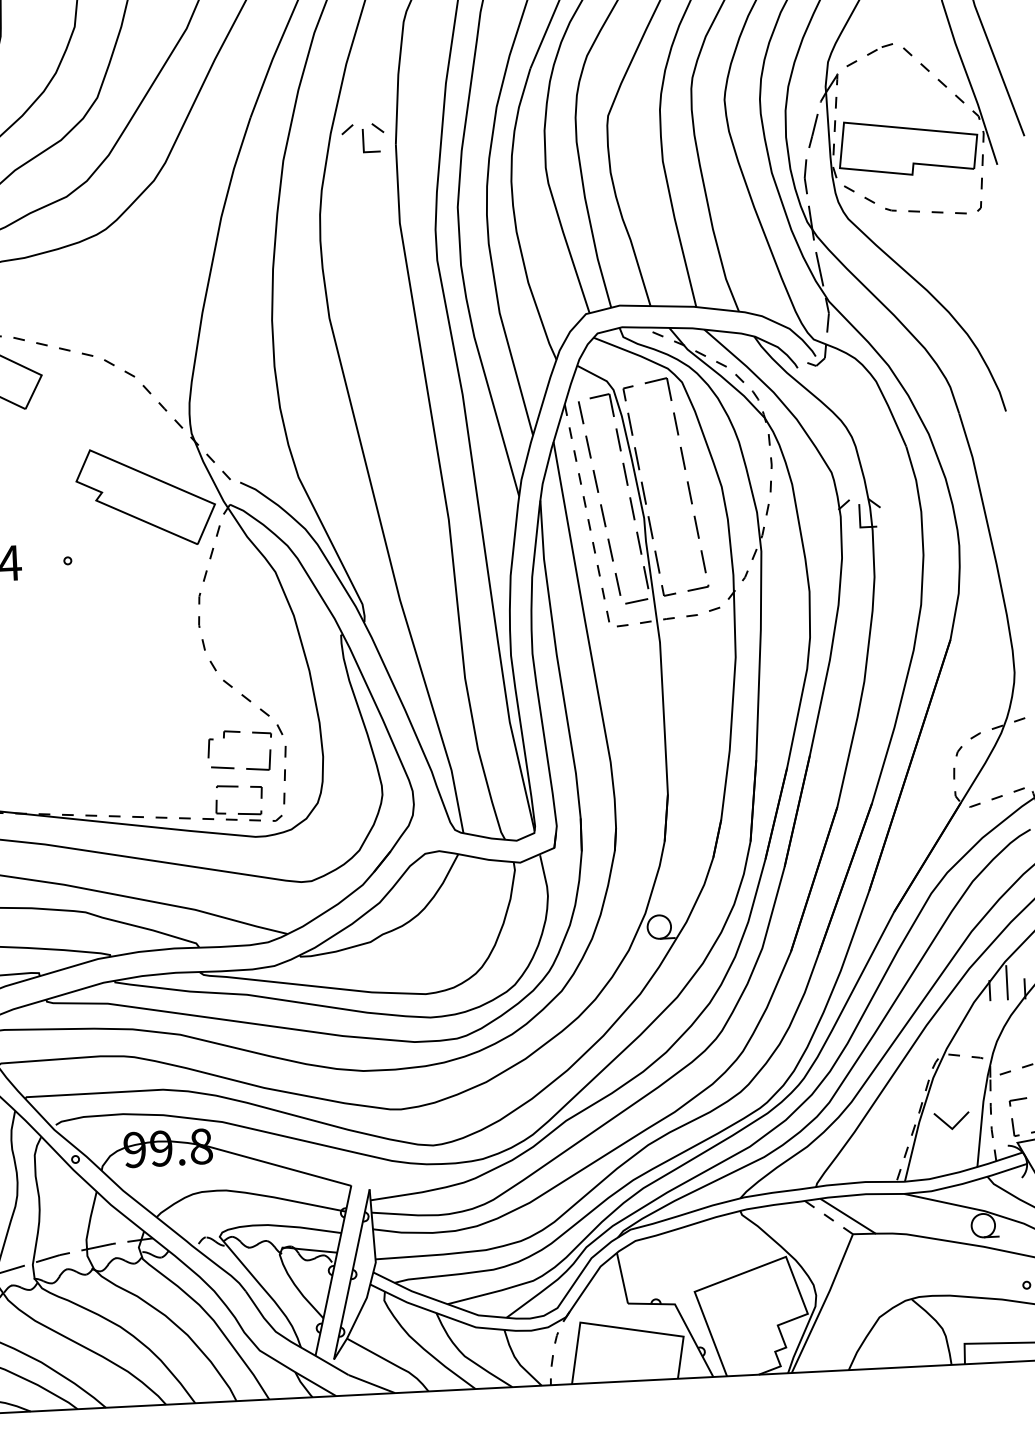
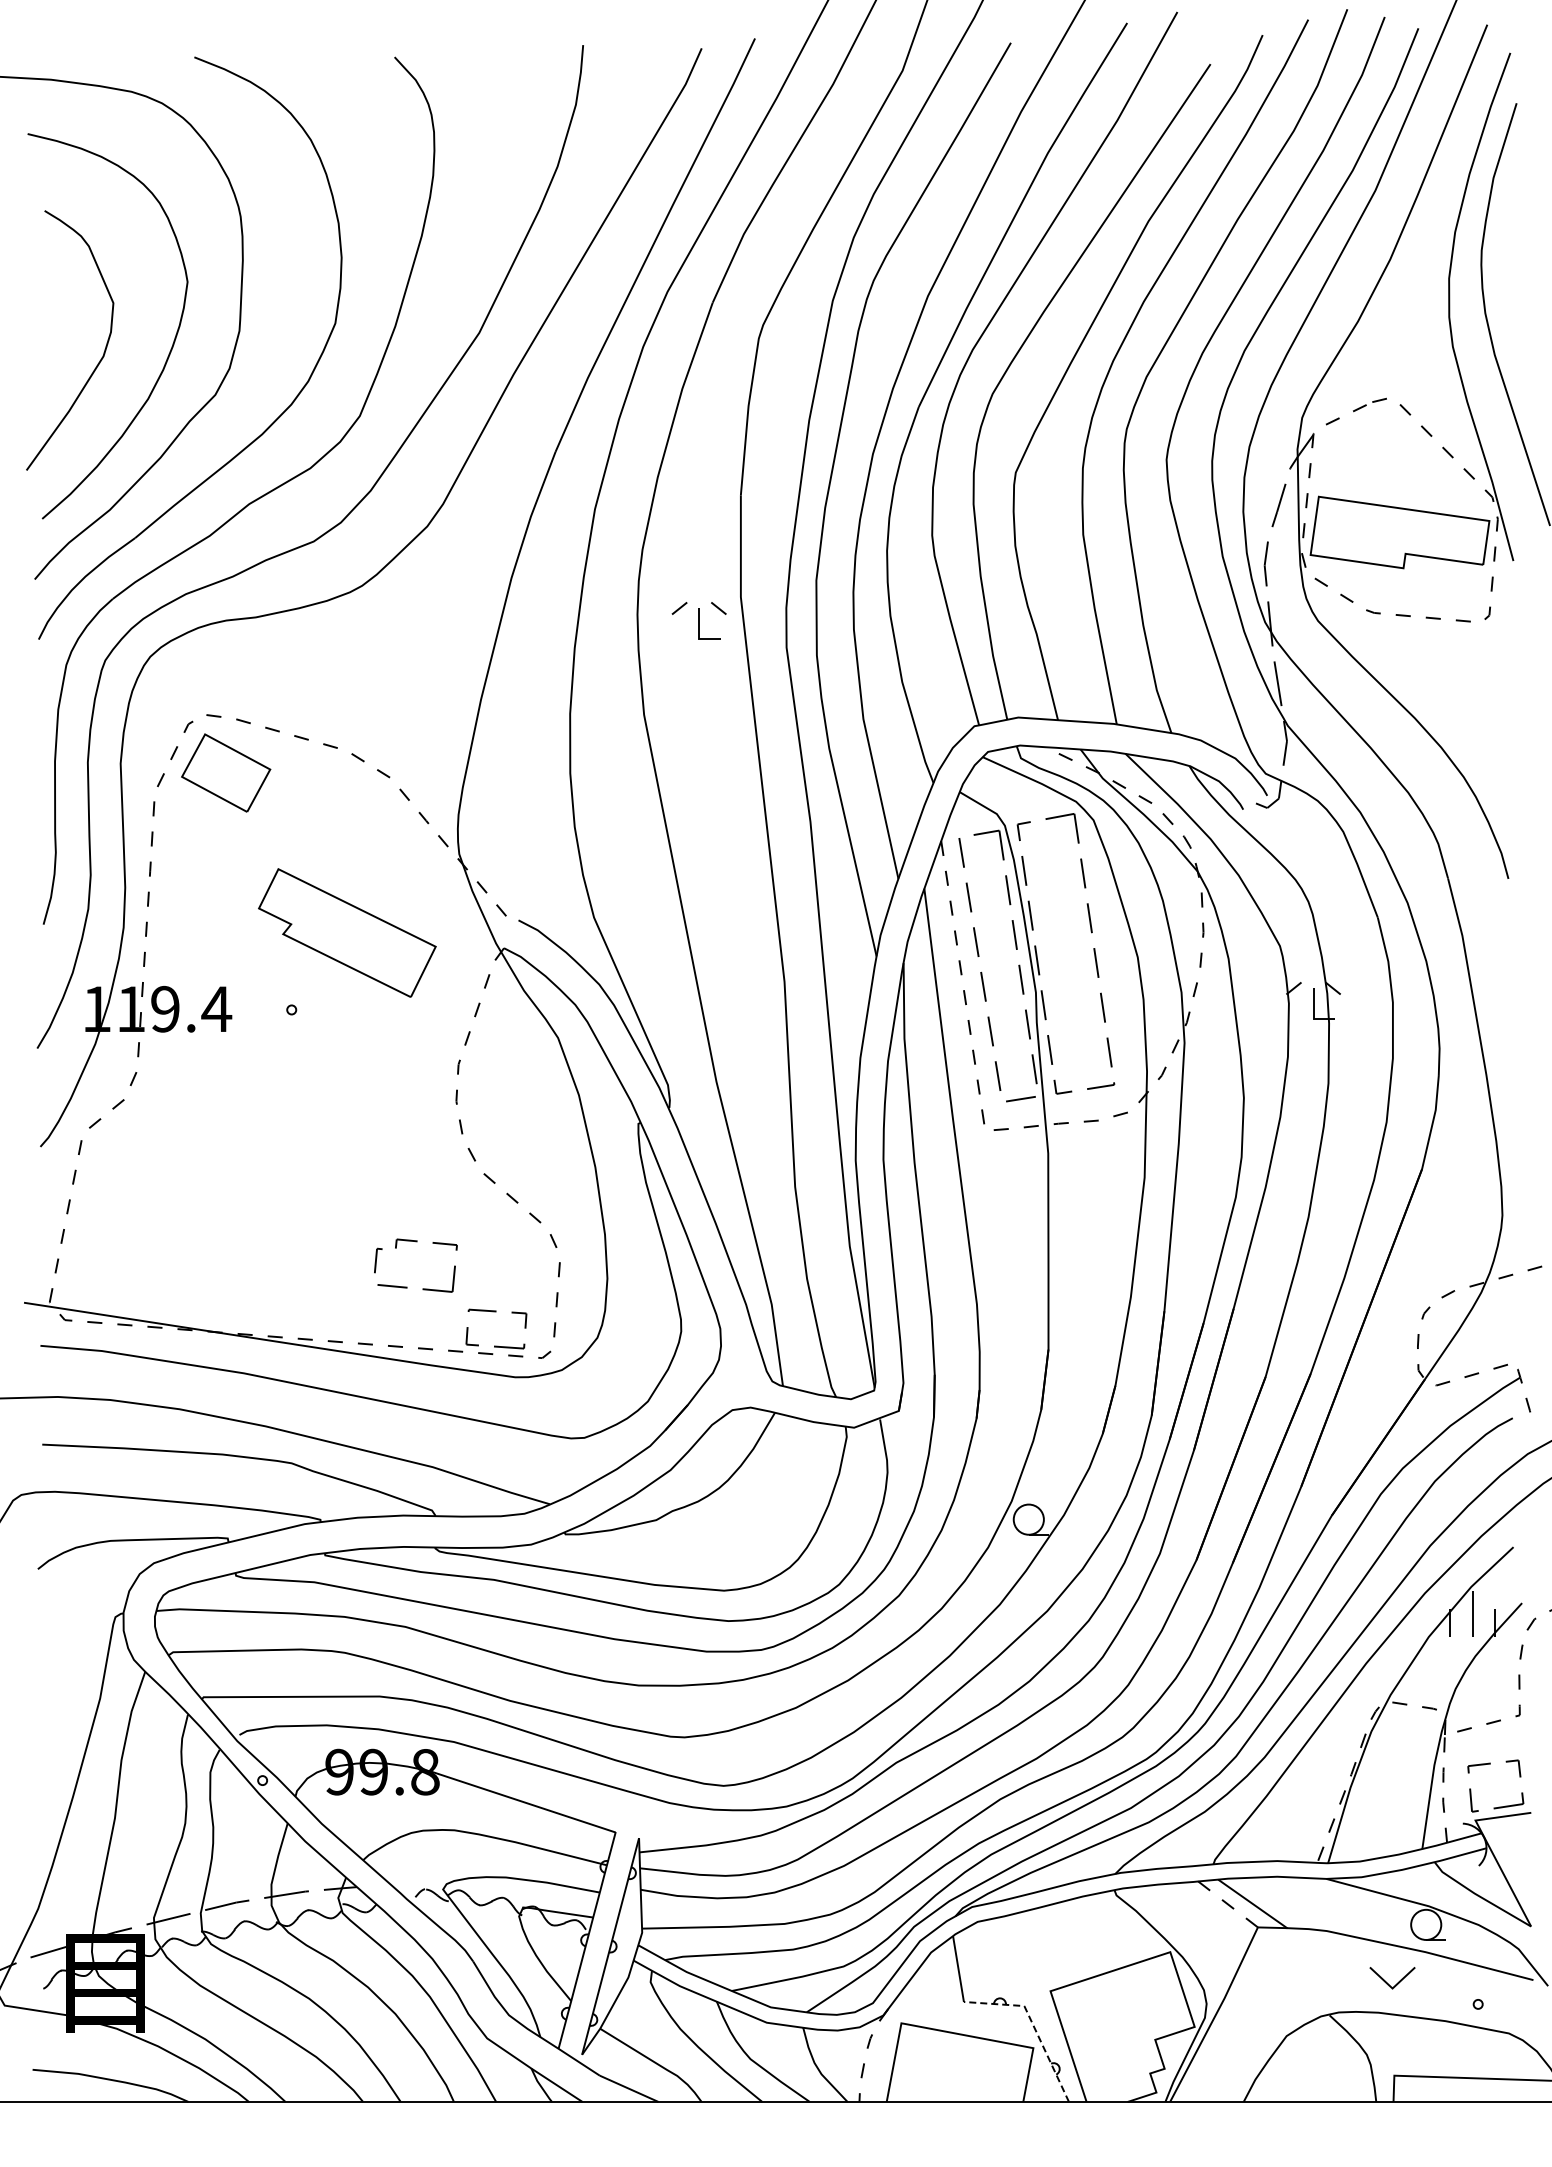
part: (362, 138) -> (698, 620), moved
part: (146, 496) -> (347, 932), moved
part: (234, 767) -> (407, 1286), moved
part: (948, 1124) -> (1387, 1982), moved
line: (682, 1319) -> (1033, 2025), solid -> dashed

